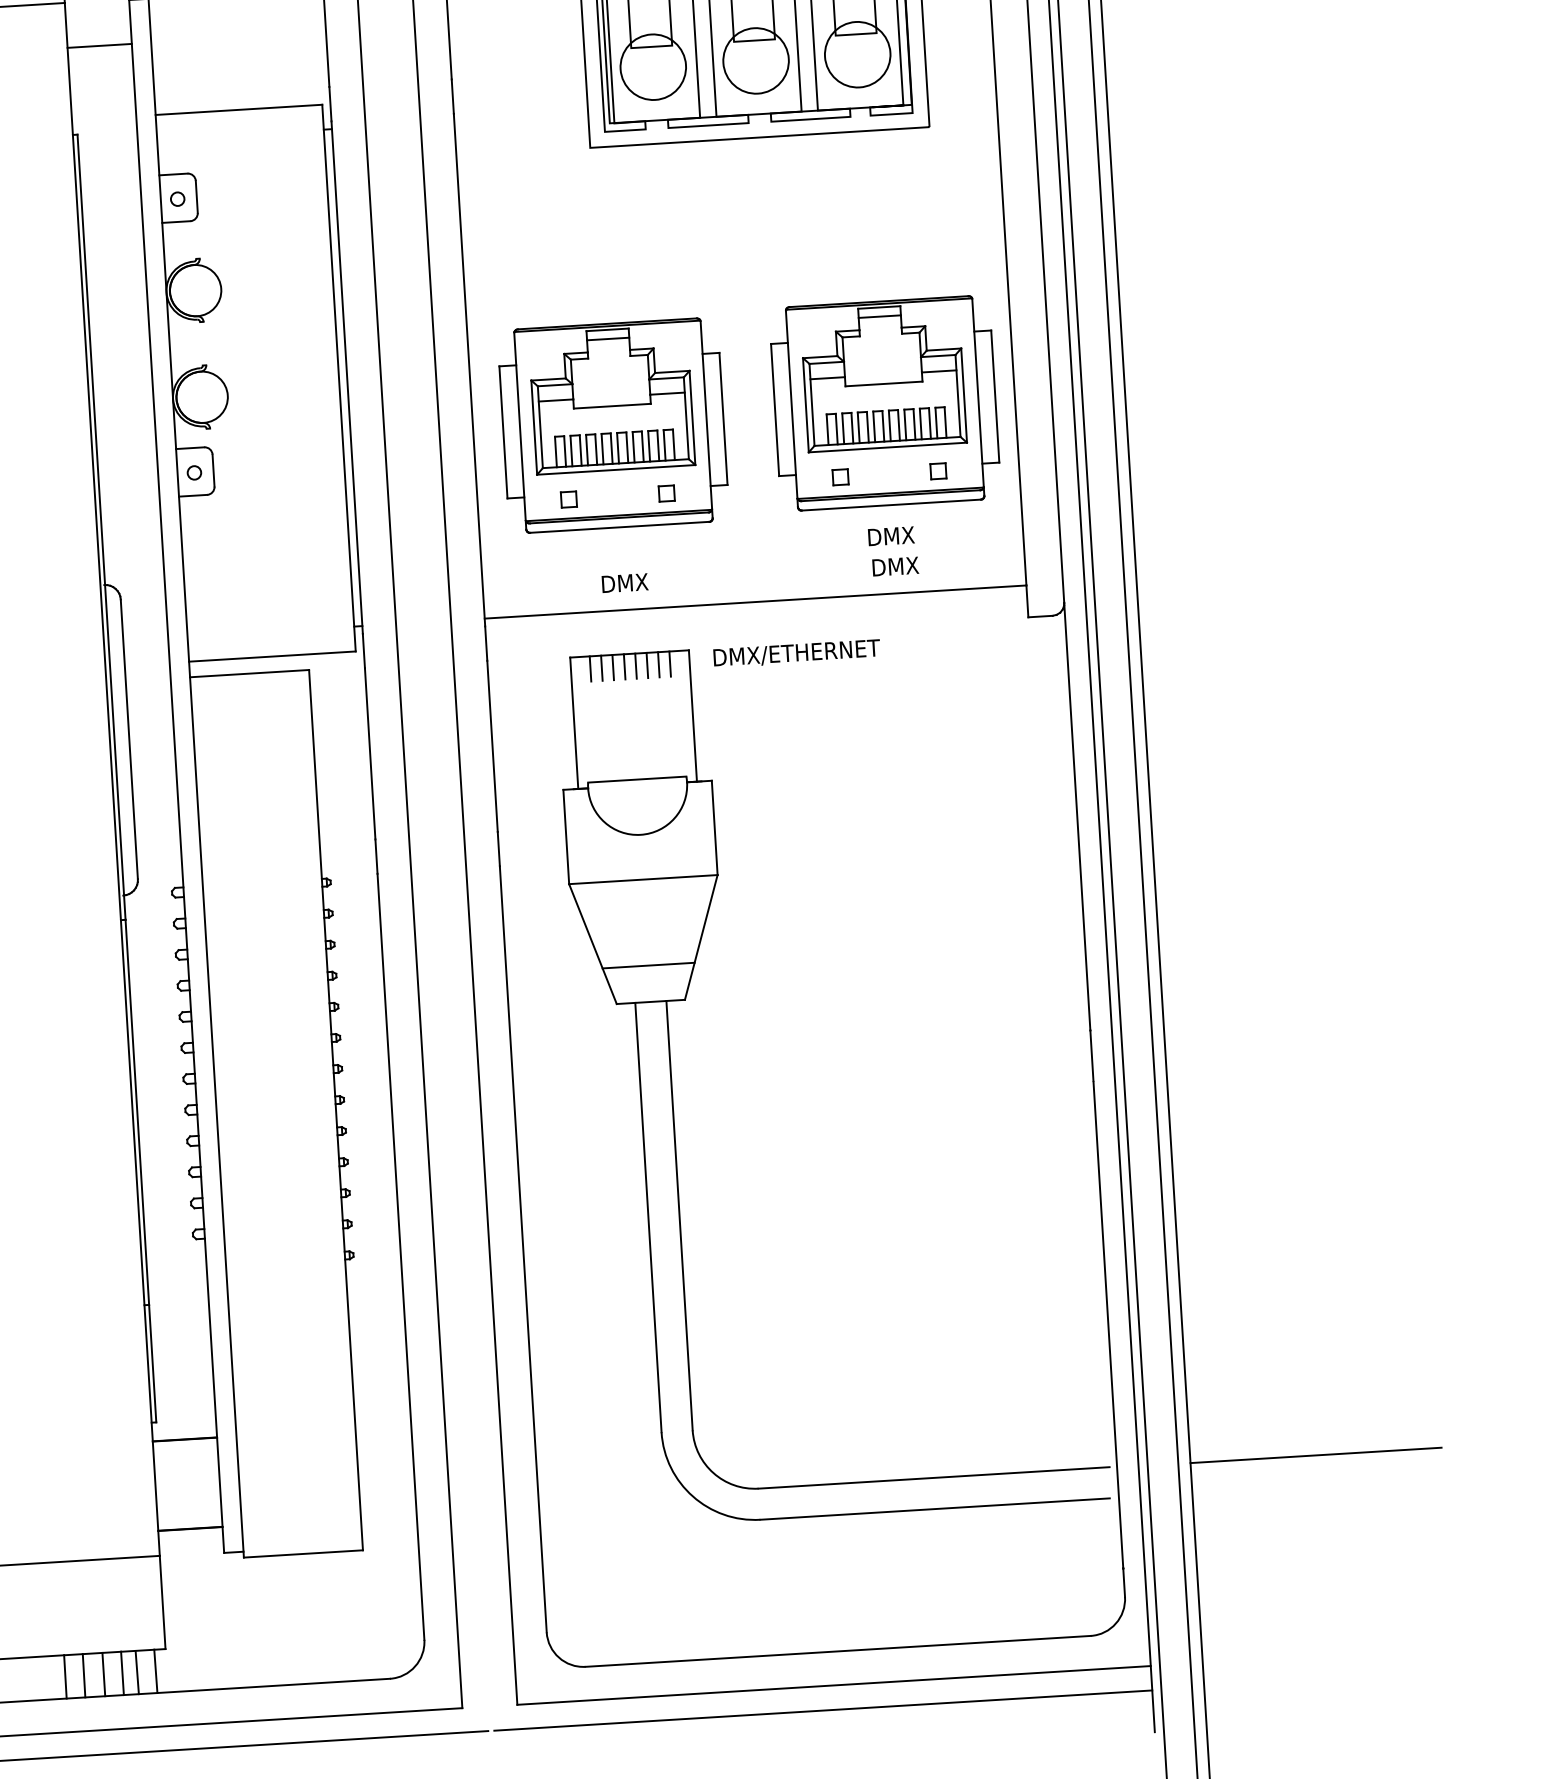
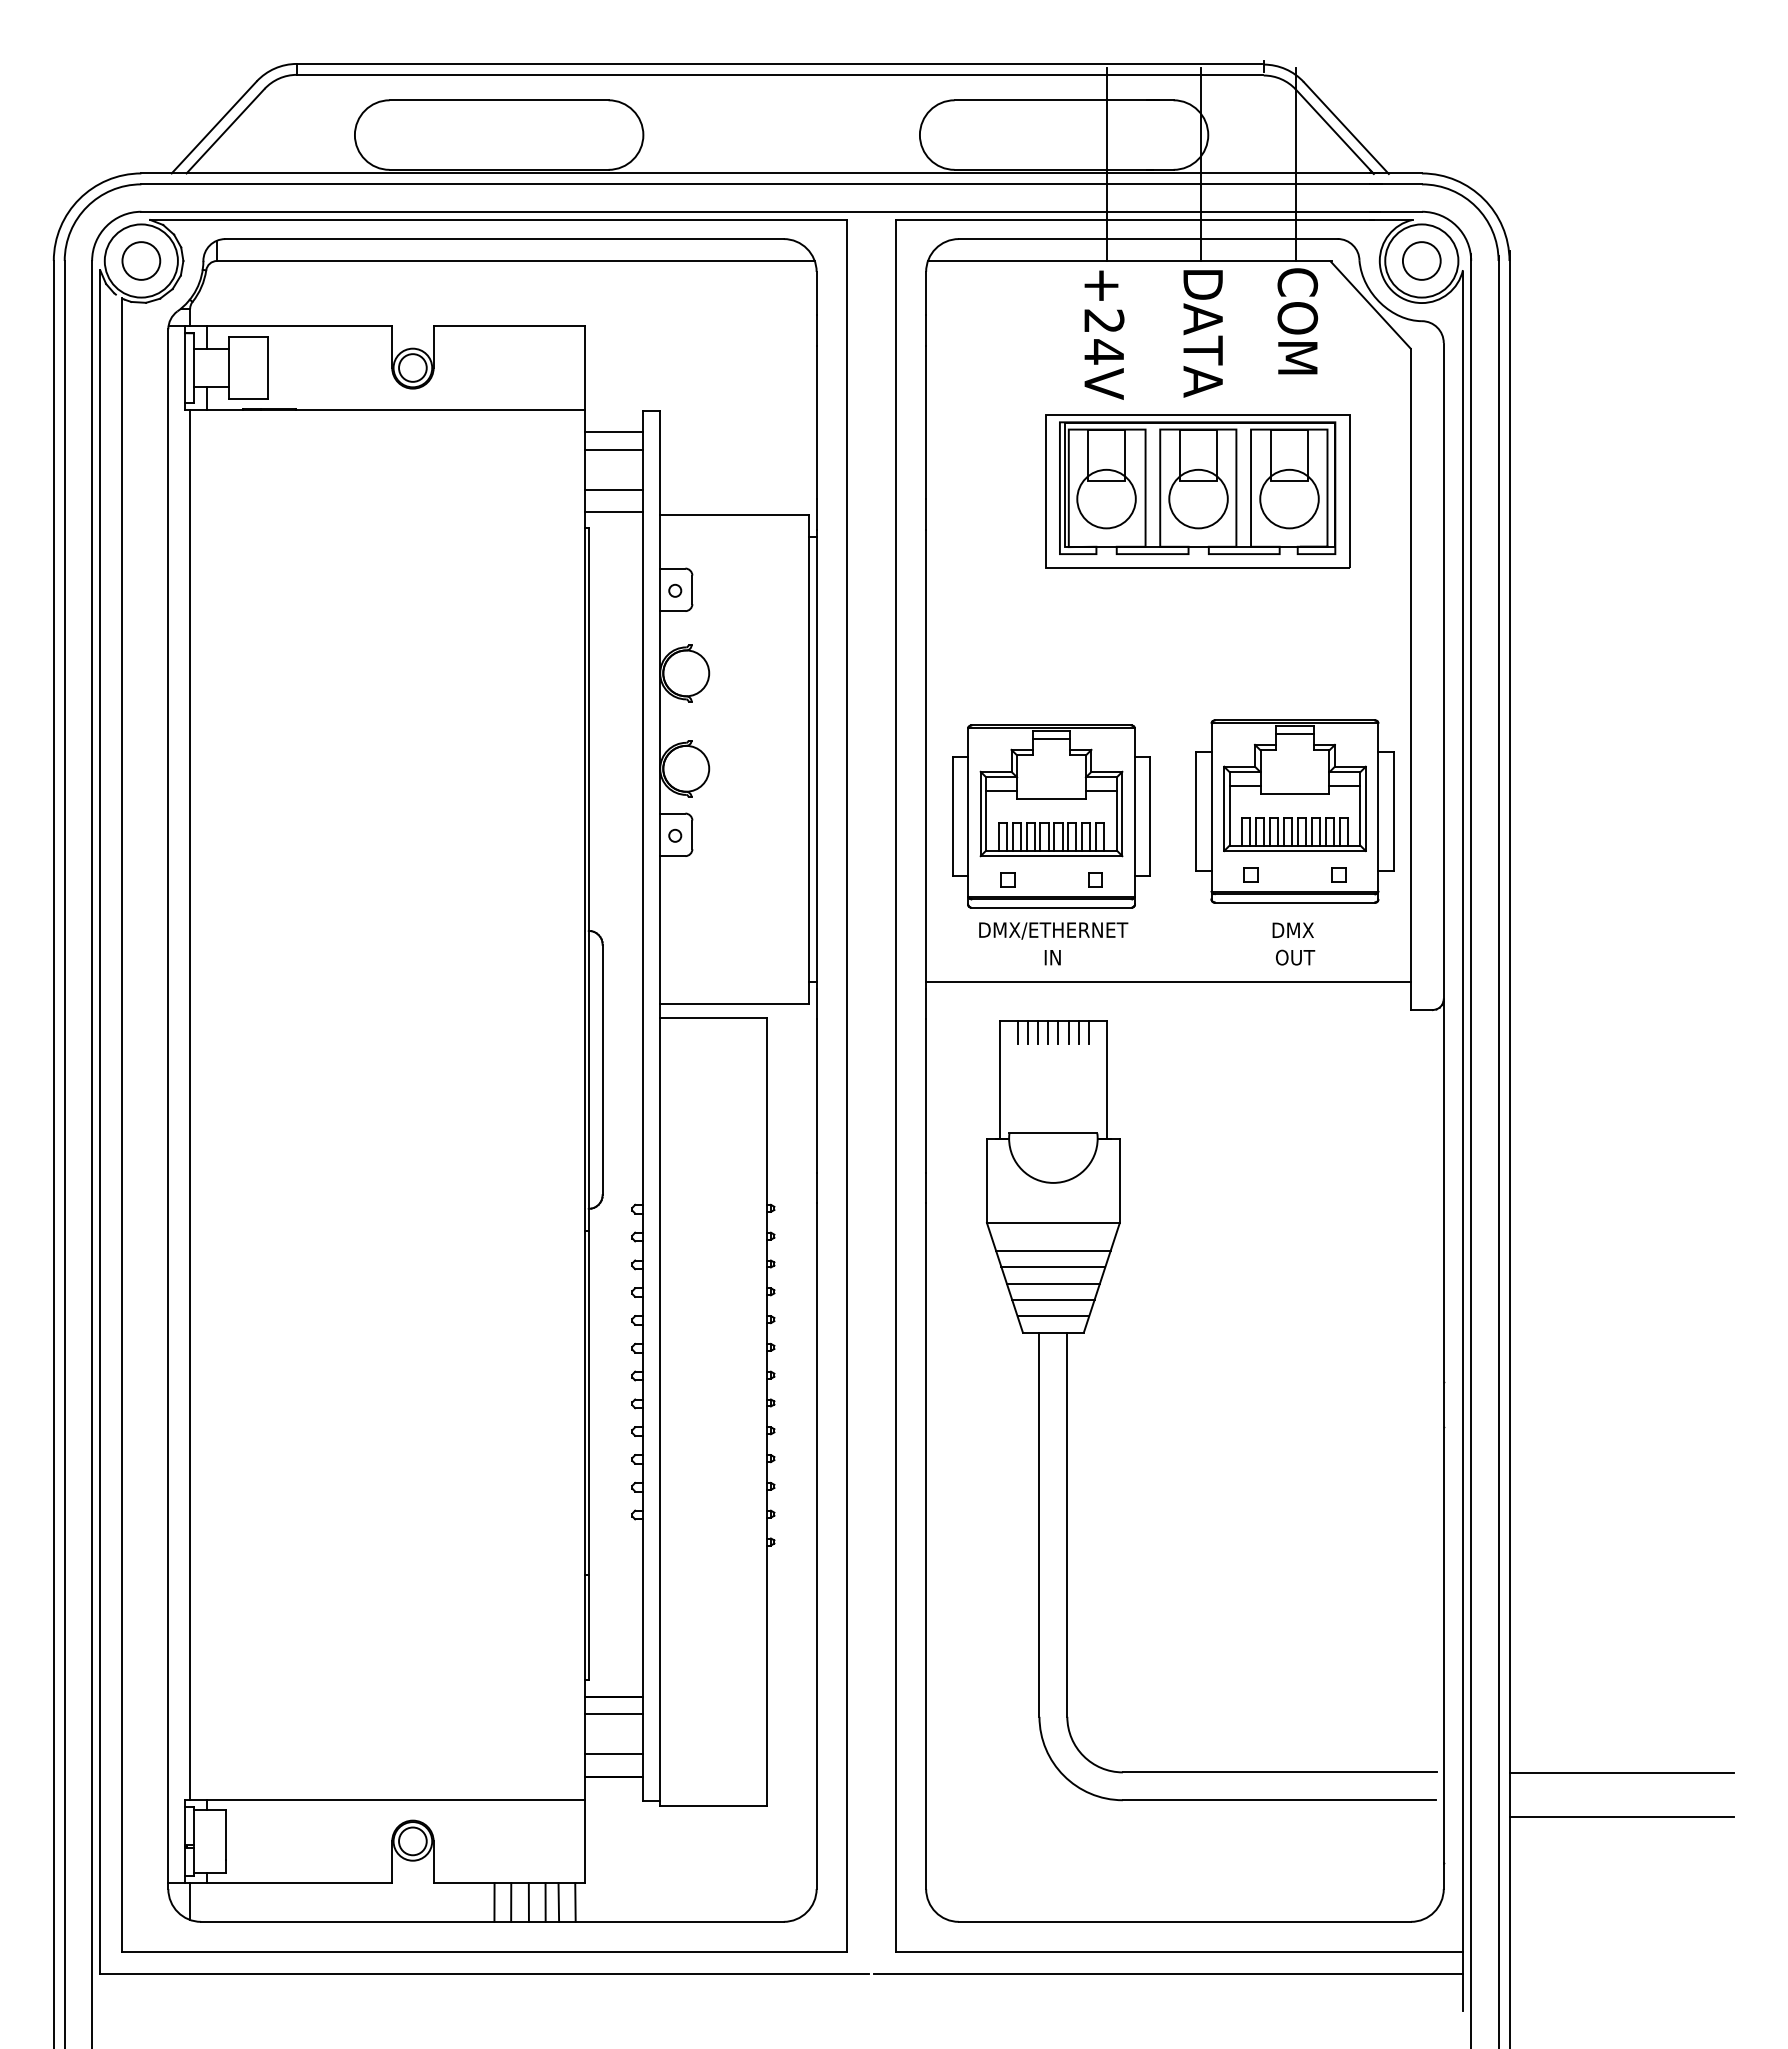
line: (97, 26) -> (613, 432), added
line: (101, 90) -> (613, 489), added
line: (103, 115) -> (613, 512), added
text: (894, 566) -> (1294, 957), DMX -> OUT
text: (624, 583) -> (1052, 957), DMX -> IN
text: (796, 653) -> (1053, 930), moved
line: (645, 911) -> (1053, 1251), added
line: (646, 929) -> (1053, 1267), added
line: (646, 947) -> (1052, 1283), added
line: (649, 984) -> (1053, 1316), added
line: (185, 1458) -> (613, 1714), added
line: (188, 1503) -> (613, 1754), added
line: (1318, 1503) -> (1621, 1816), added

